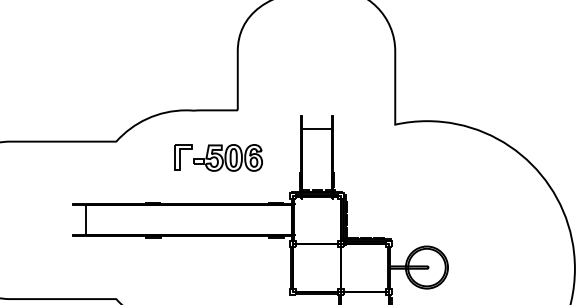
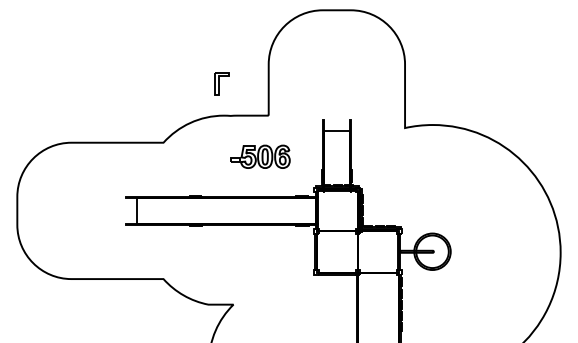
part: (183, 157) -> (221, 83), moved

